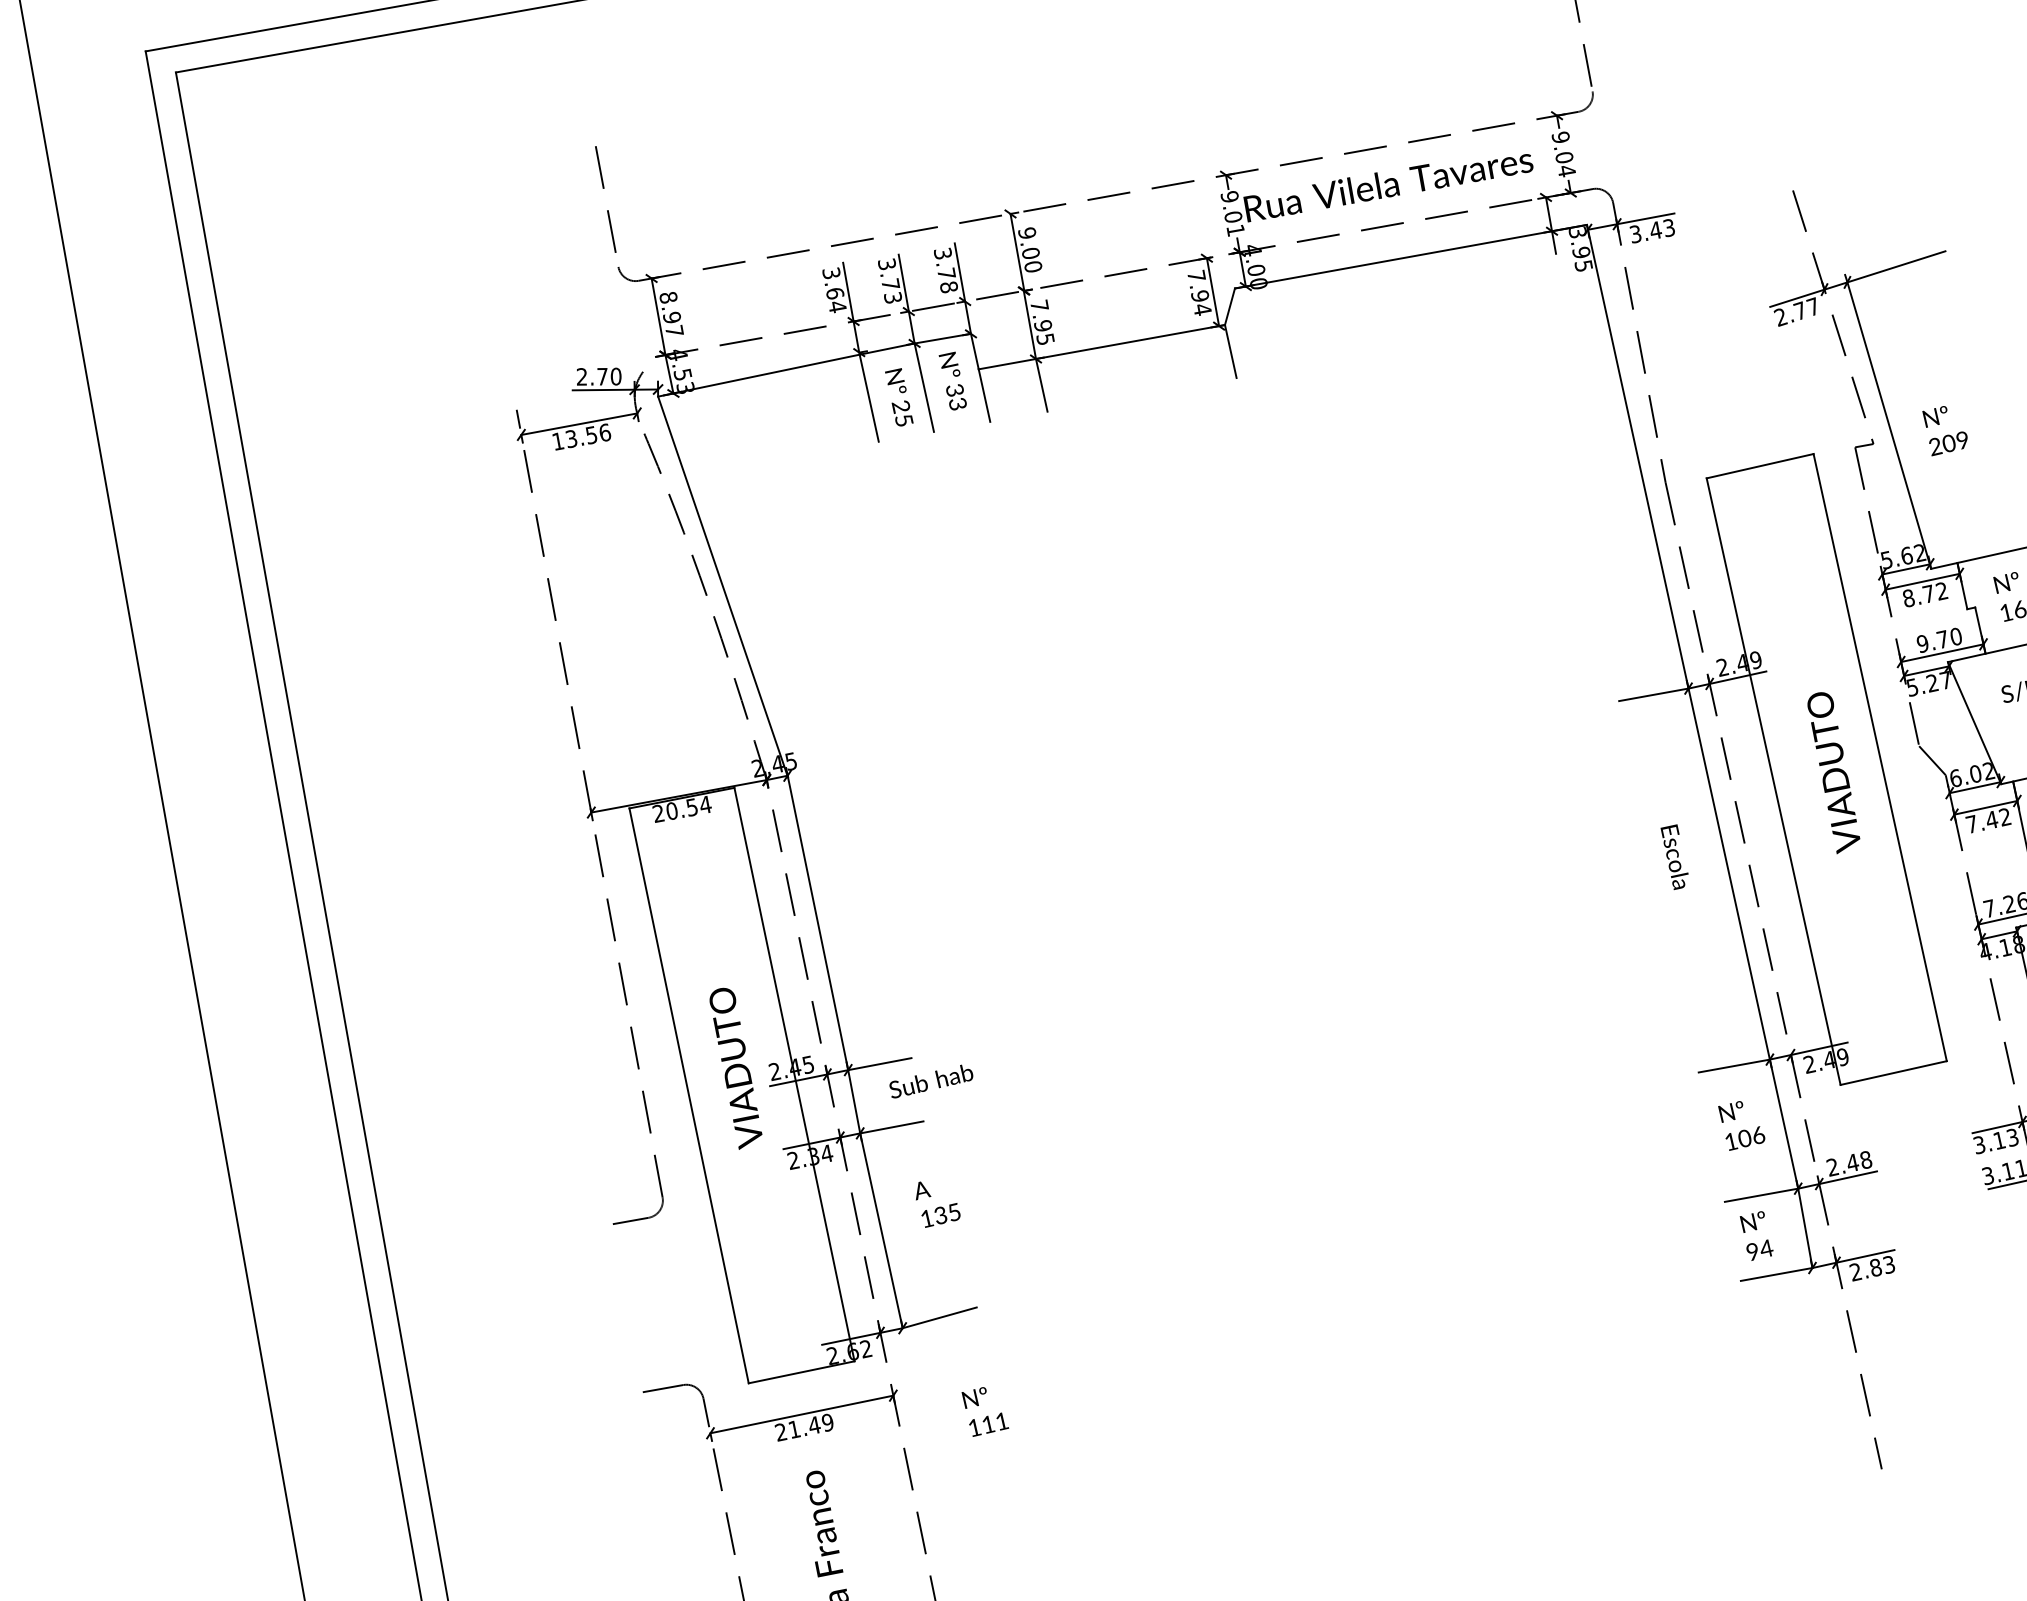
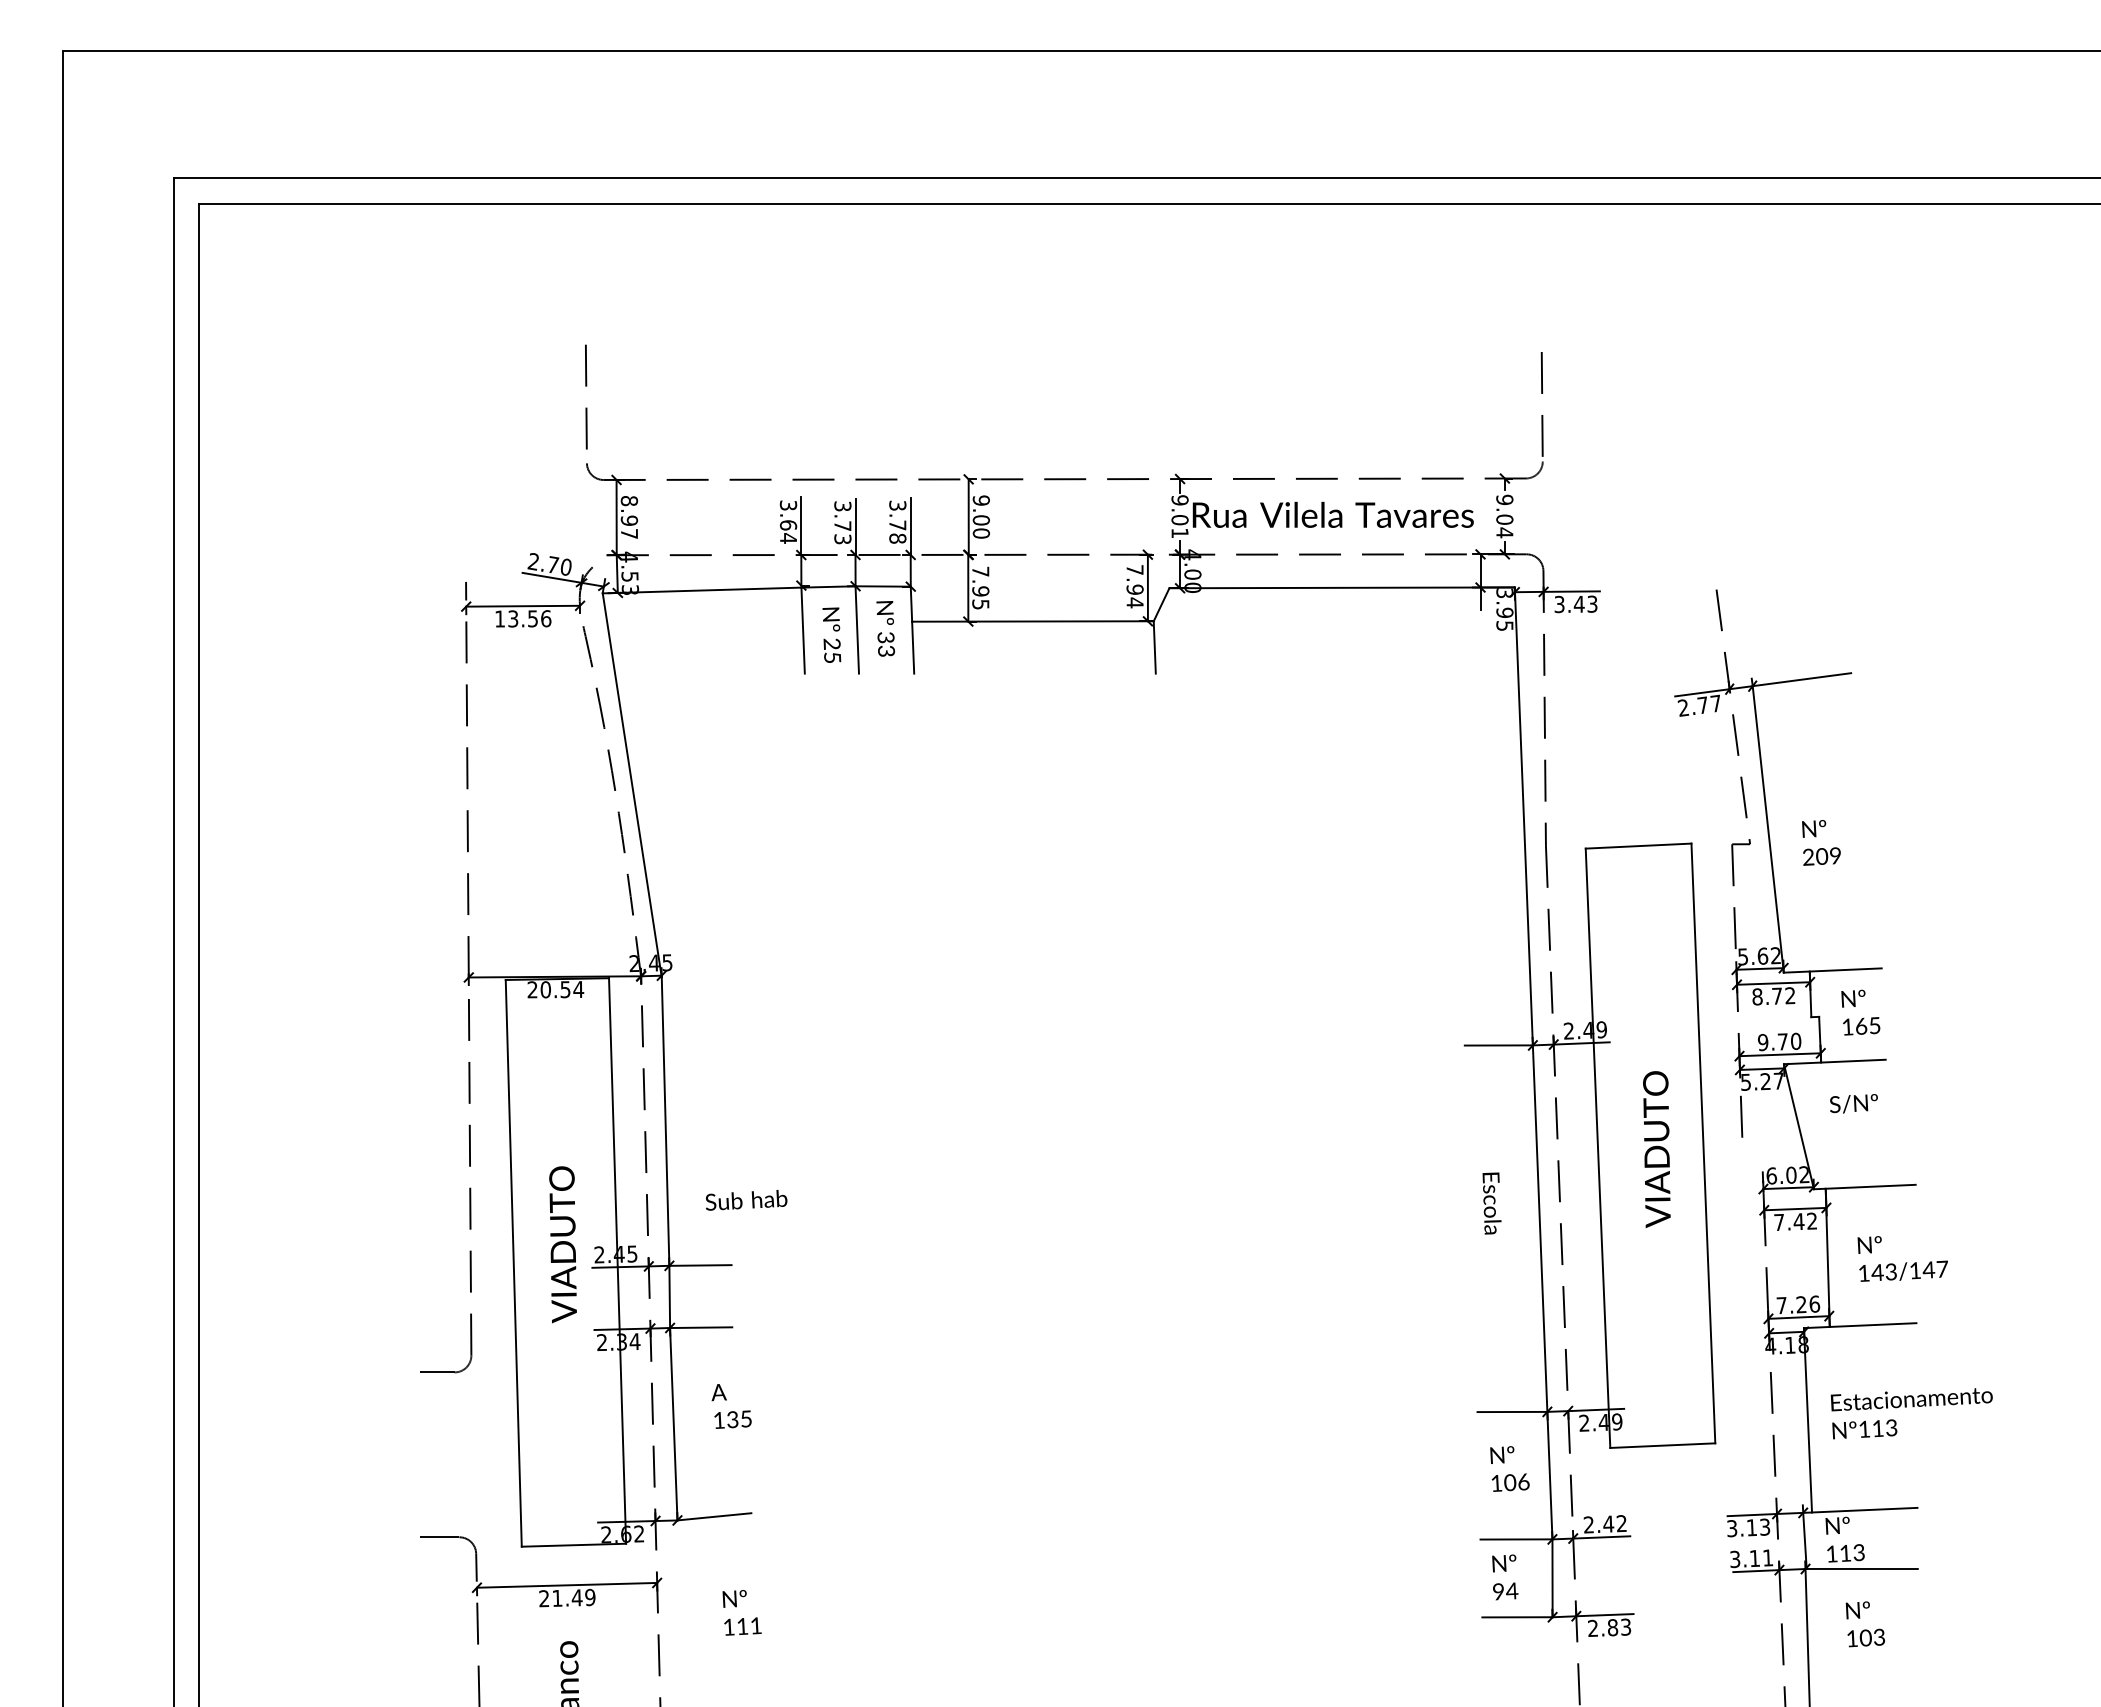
line: (1041, 385) -> (969, 647), removed
line: (1932, 760) -> (1752, 1155), removed
text: (931, 1081) -> (746, 1200), moved
text: (1865, 1159) -> (1621, 1523), 2.48 -> 2.42

